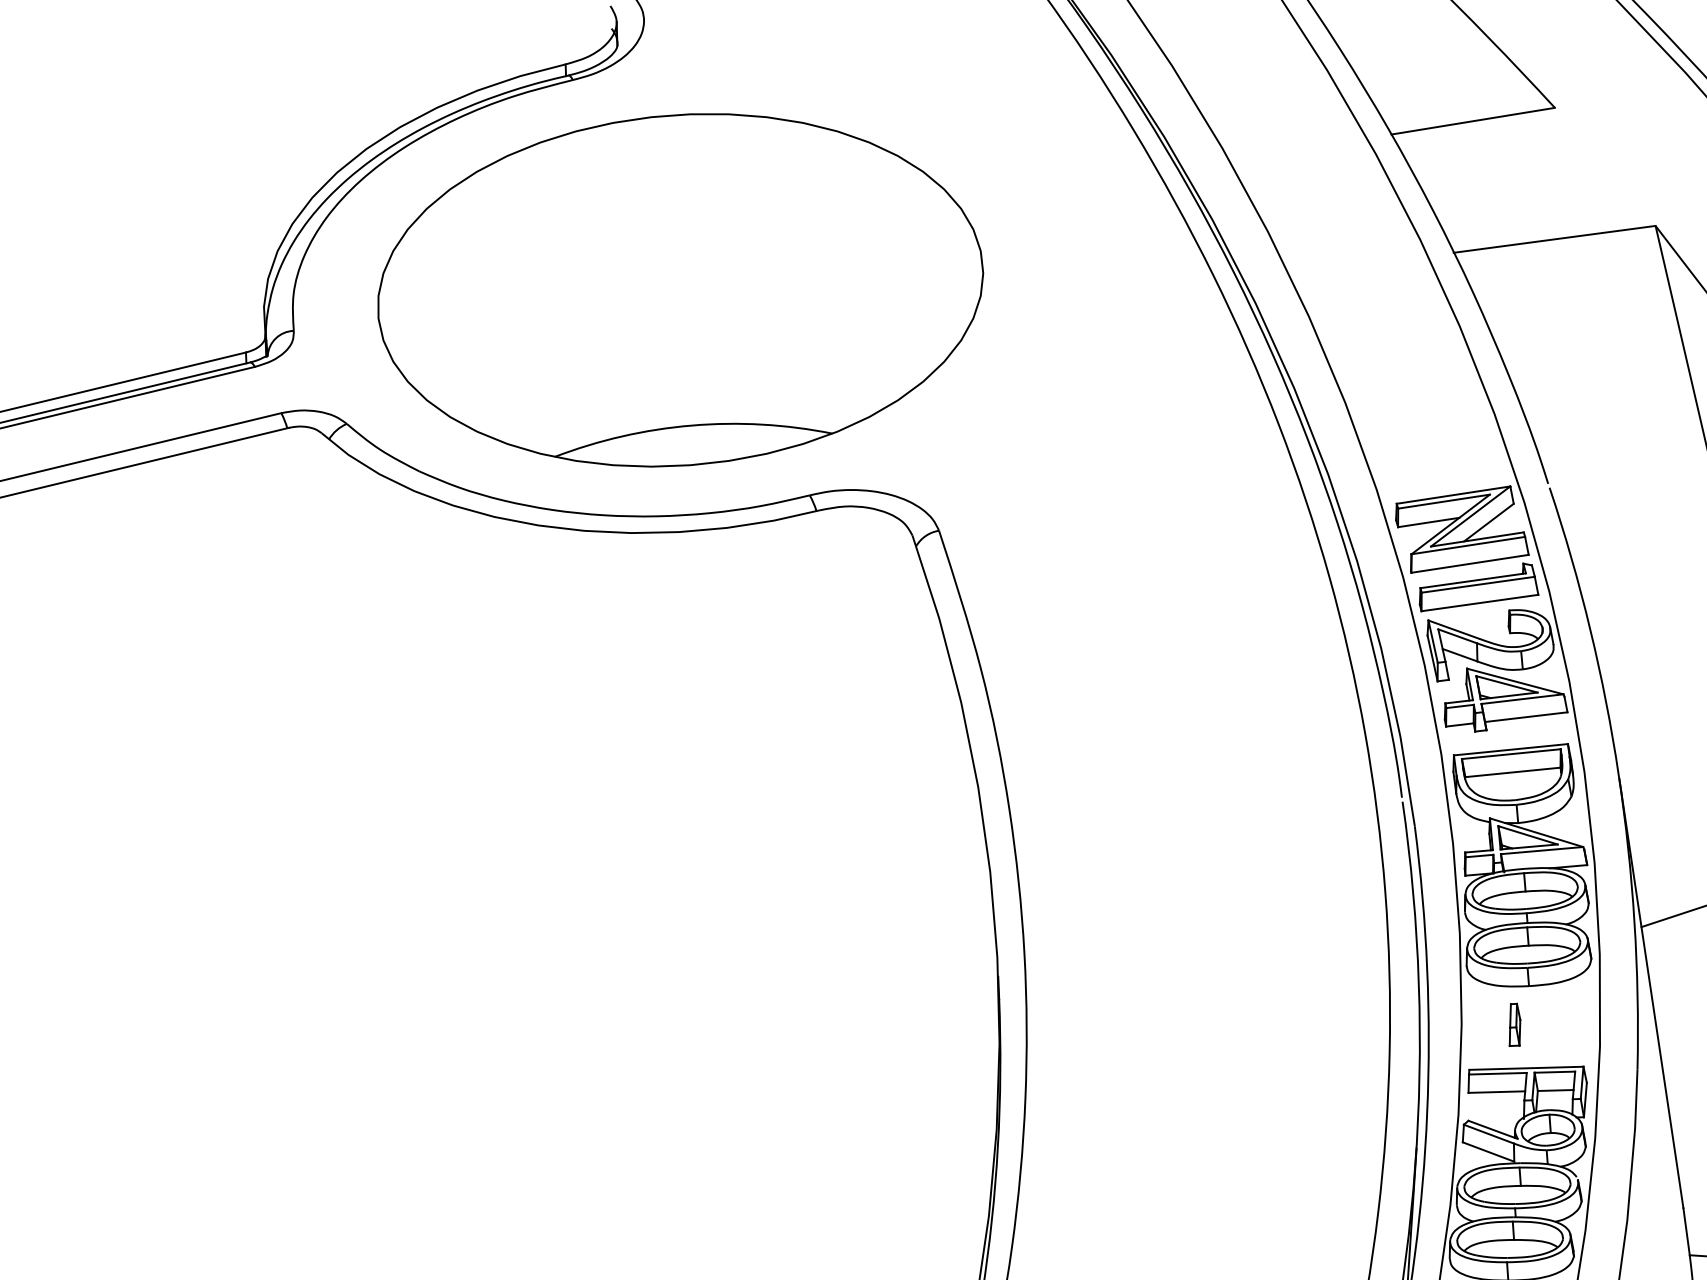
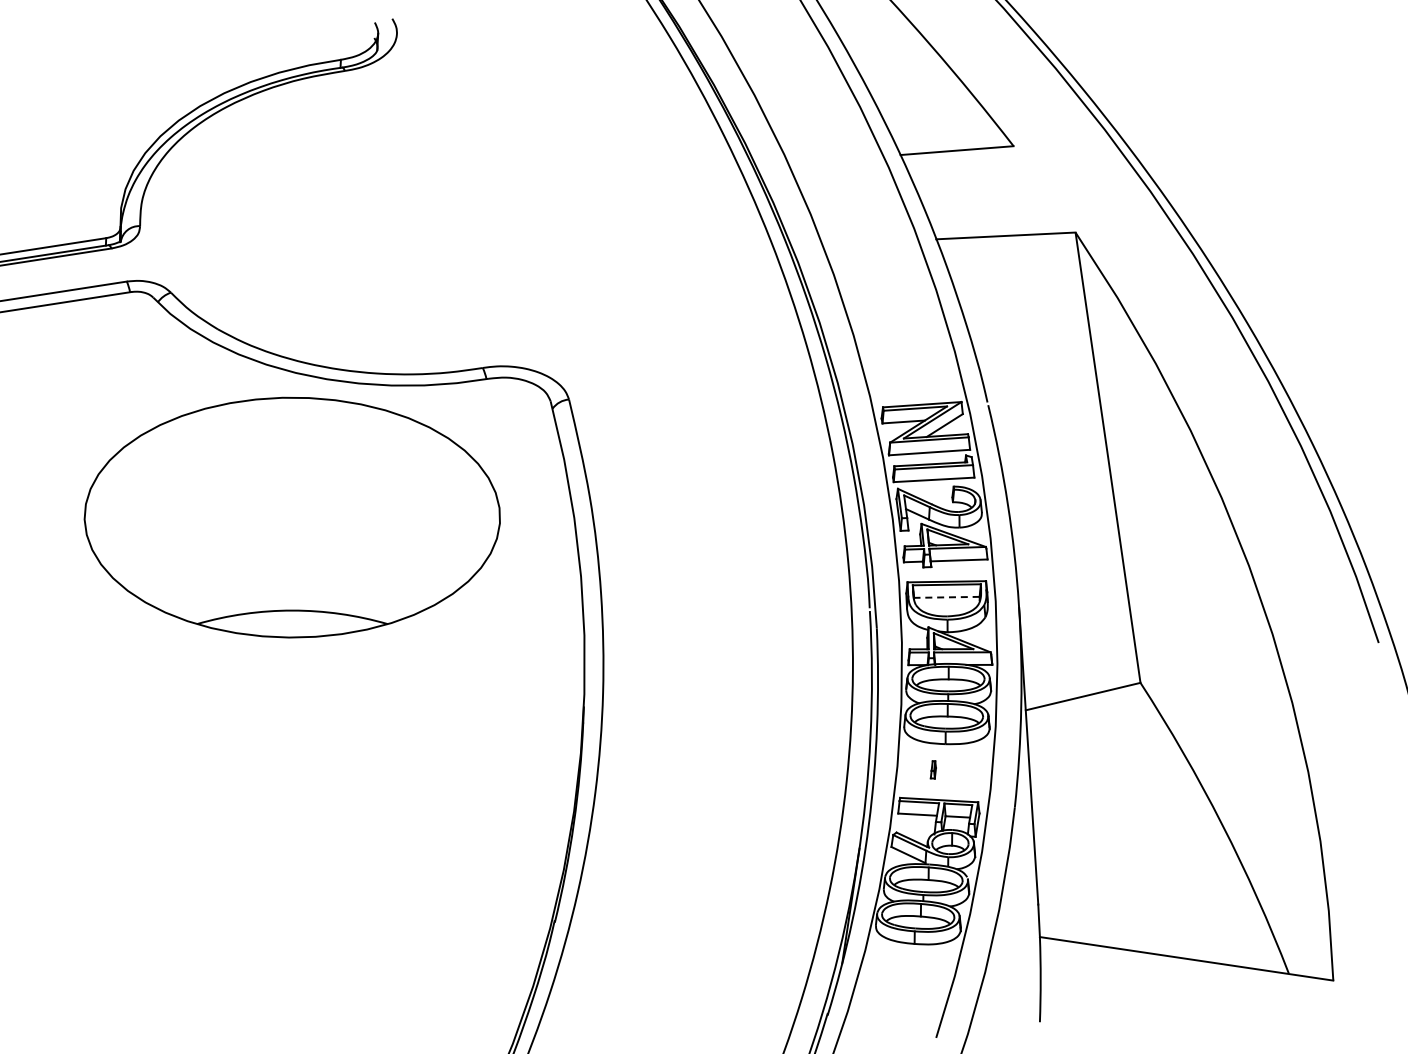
part: (679, 290) -> (291, 517), moved
line: (1512, 772) -> (946, 597), solid -> dashed
part: (1514, 1024) -> (933, 769), size x0.6

